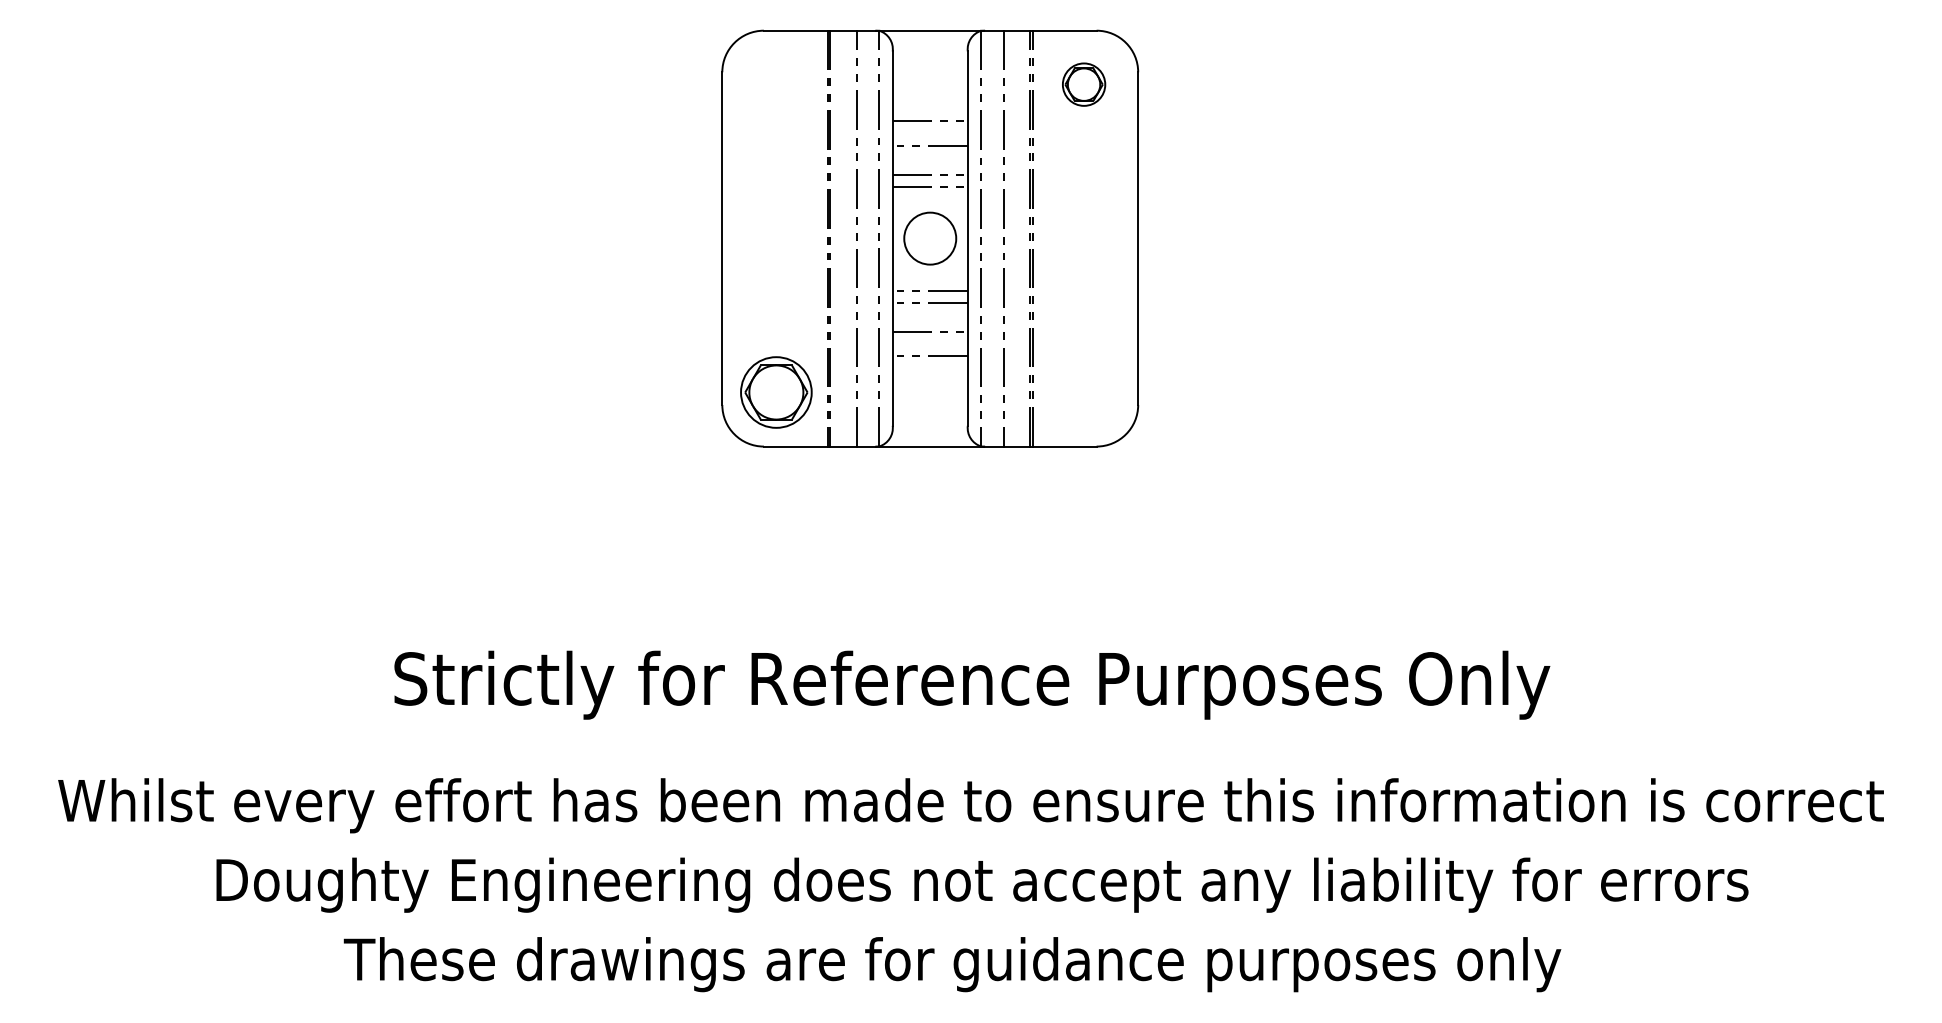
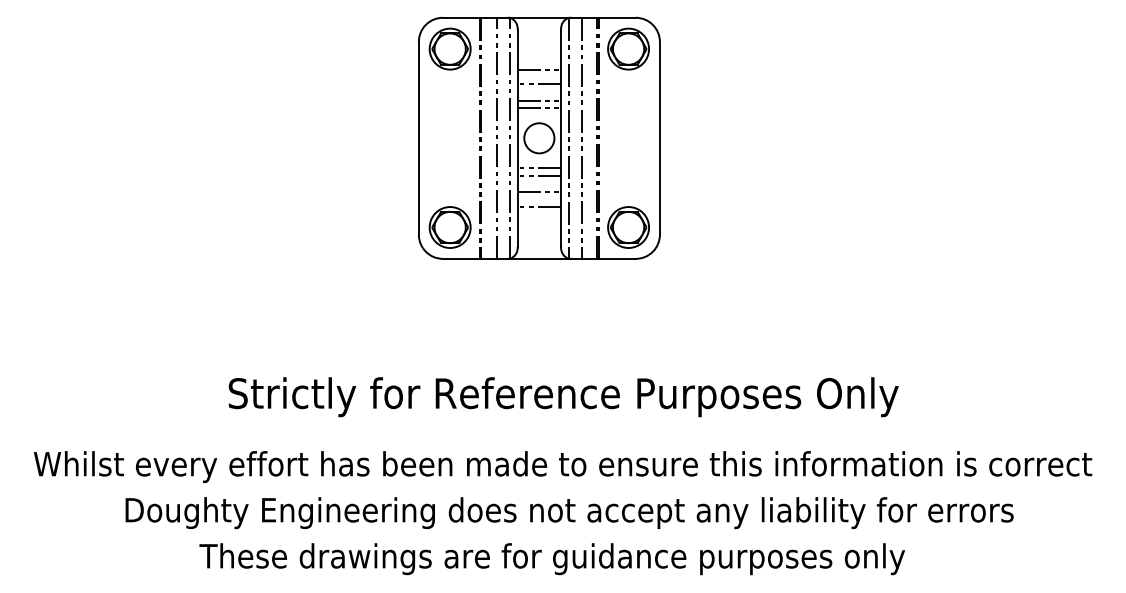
part: (775, 83) -> (449, 48), added
part: (1083, 83) -> (628, 48), size x1.67
part: (1083, 392) -> (628, 227), added

